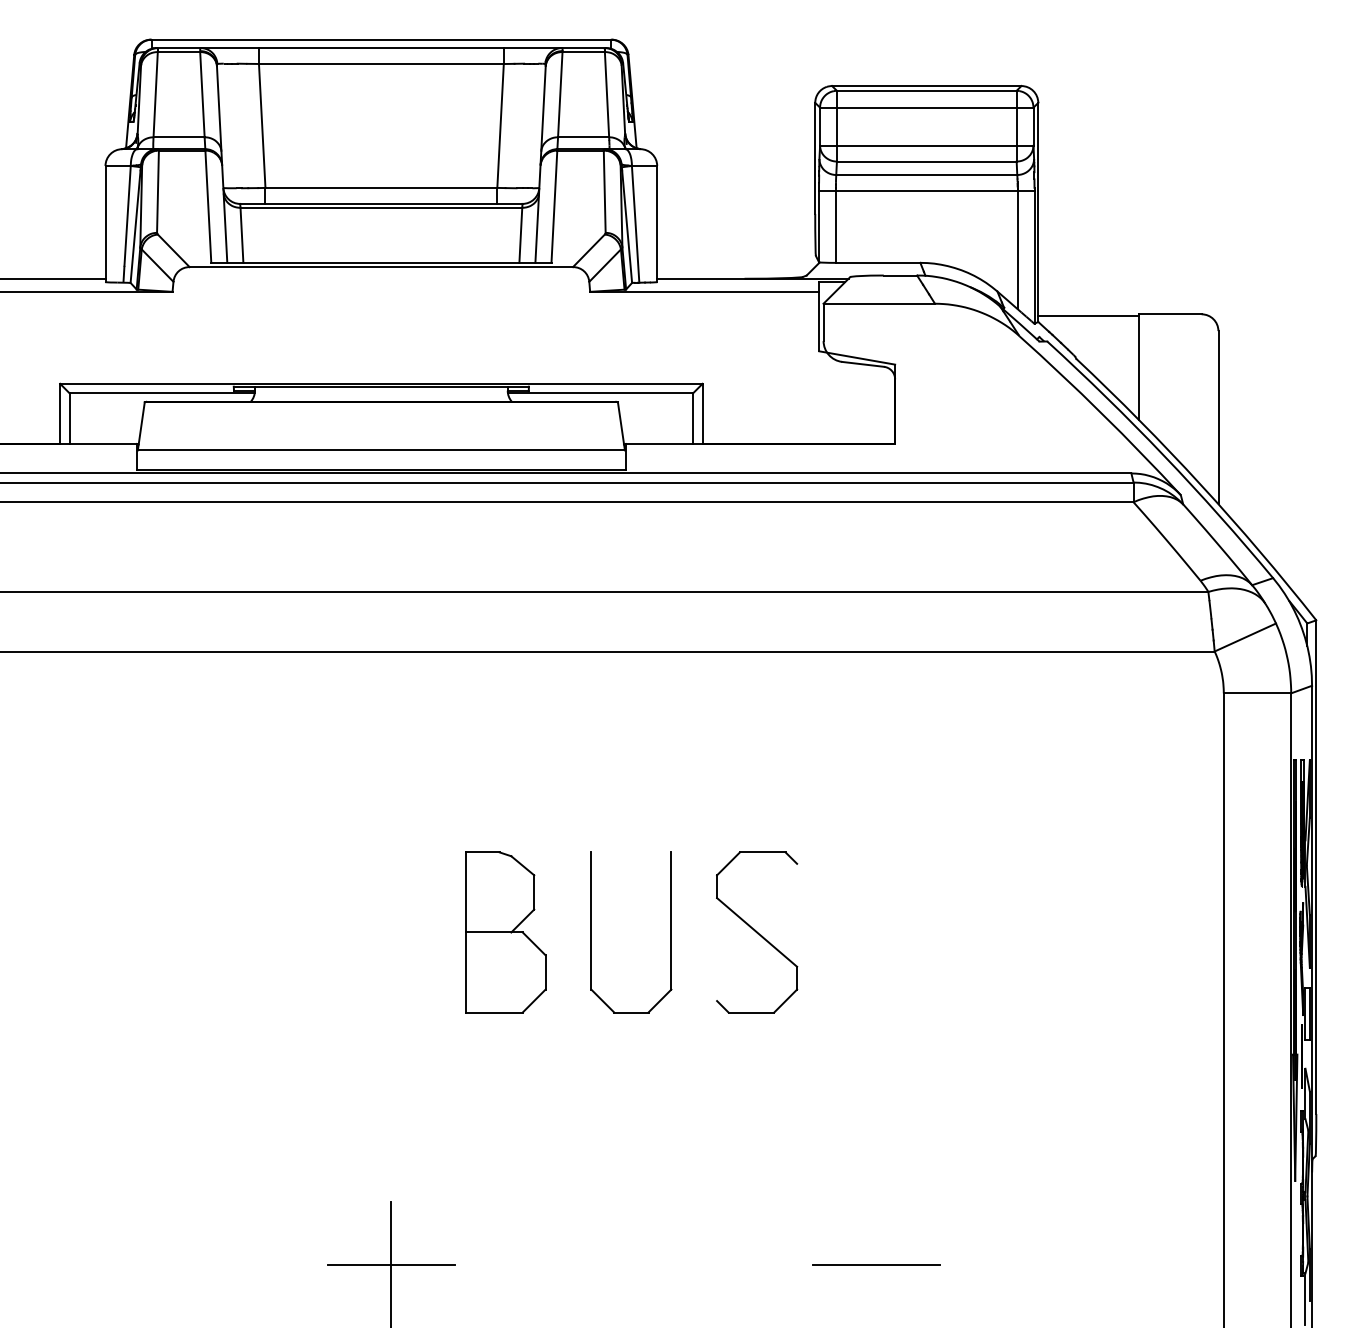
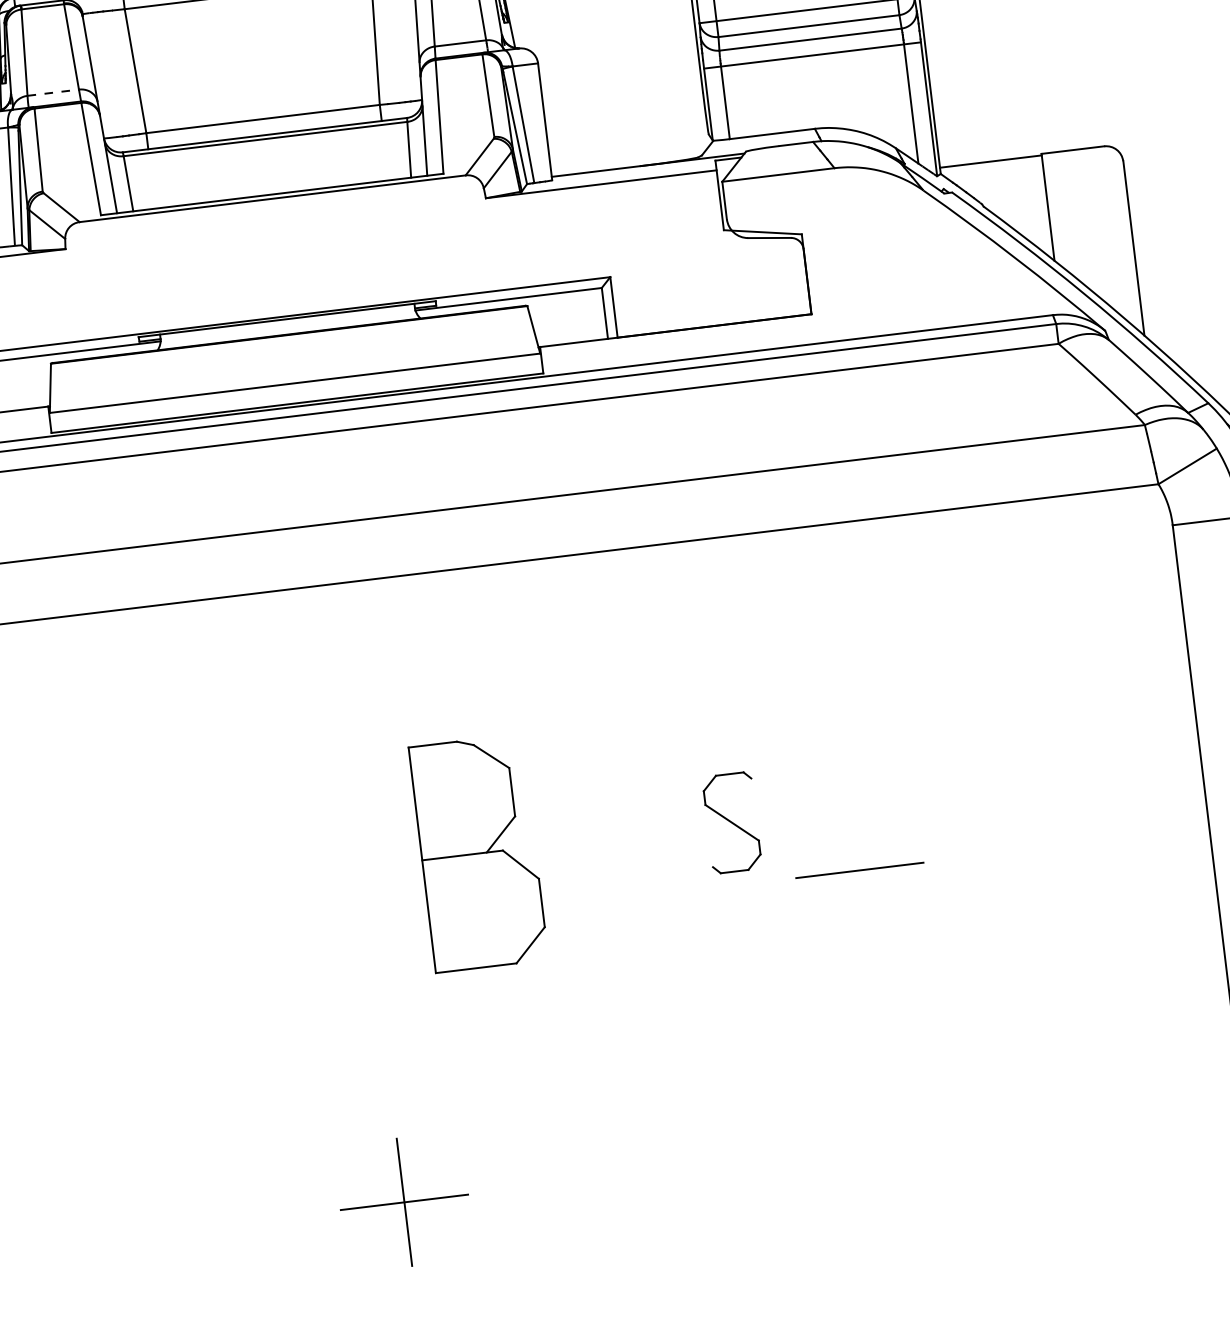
line: (179, 137) -> (53, 92), solid -> dashed
part: (505, 932) -> (478, 853), size x1.4
part: (670, 932) -> (644, 833), removed
part: (757, 932) -> (732, 822), size x0.6
line: (876, 1264) -> (859, 869), moved

